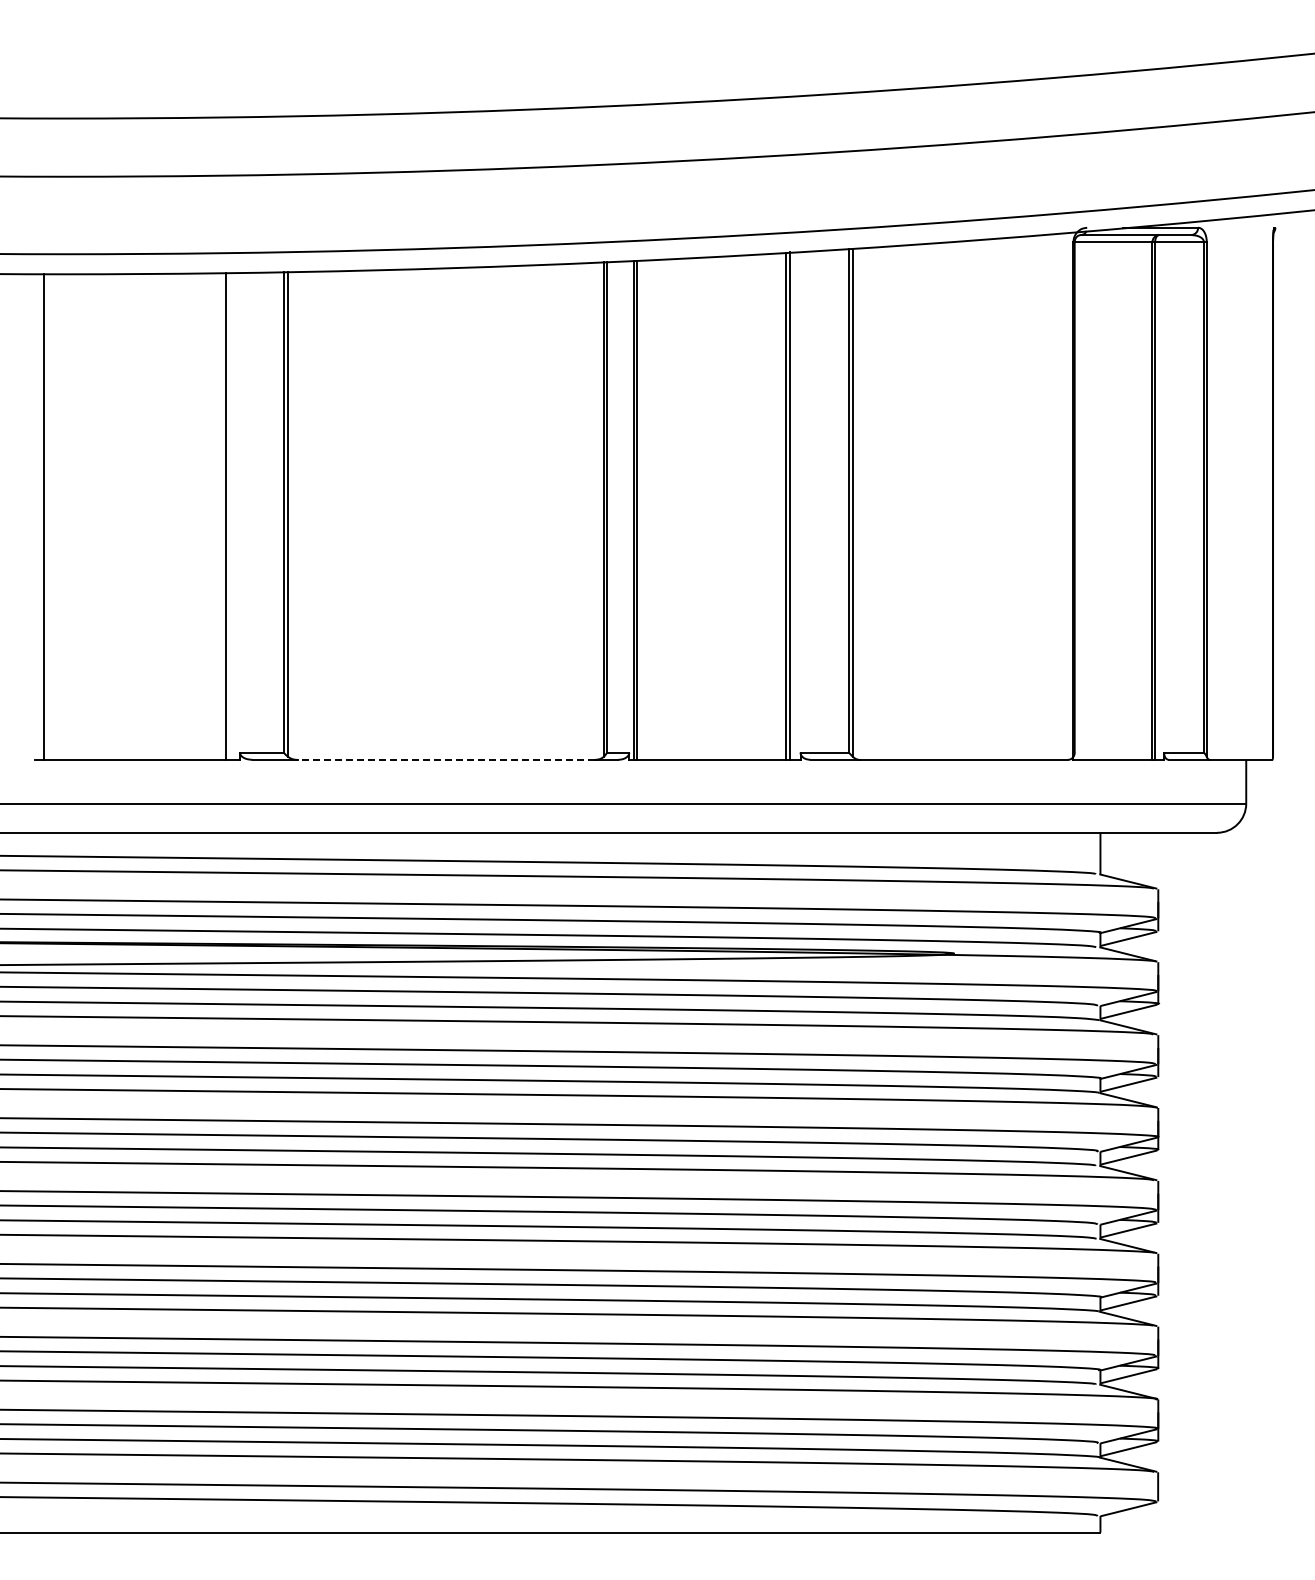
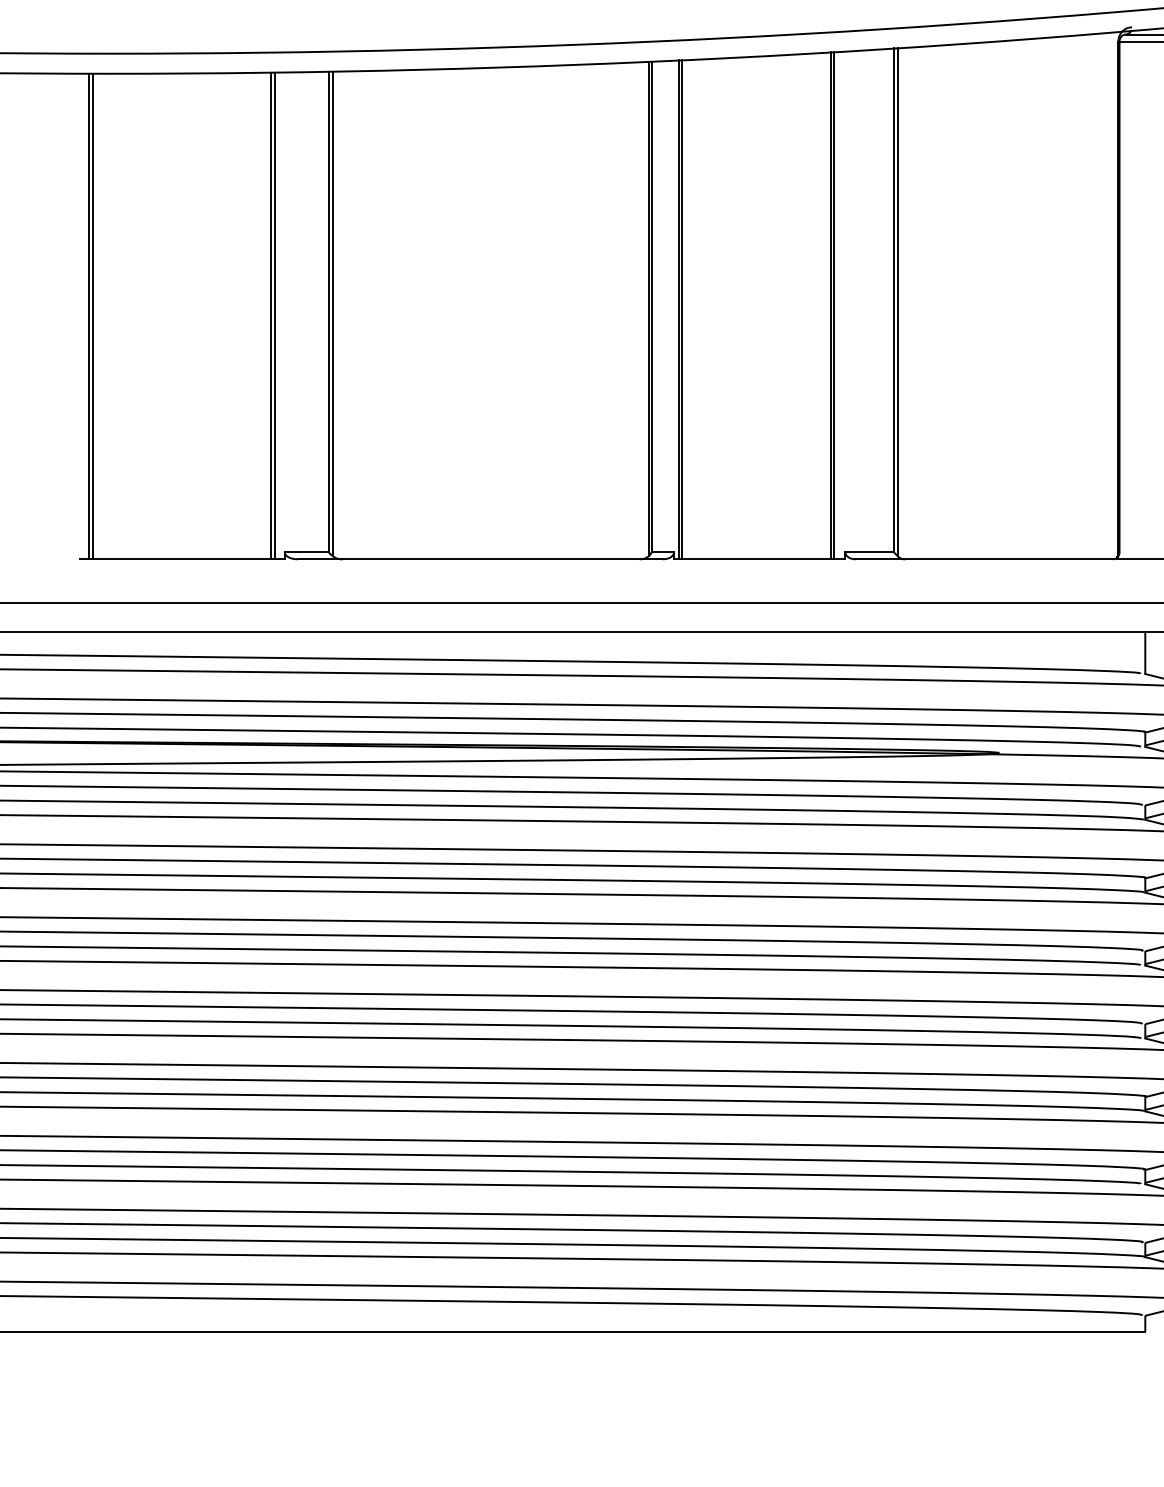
line: (48, 516) -> (93, 315), added
line: (230, 516) -> (275, 315), added
line: (445, 759) -> (490, 558), dashed -> solid

